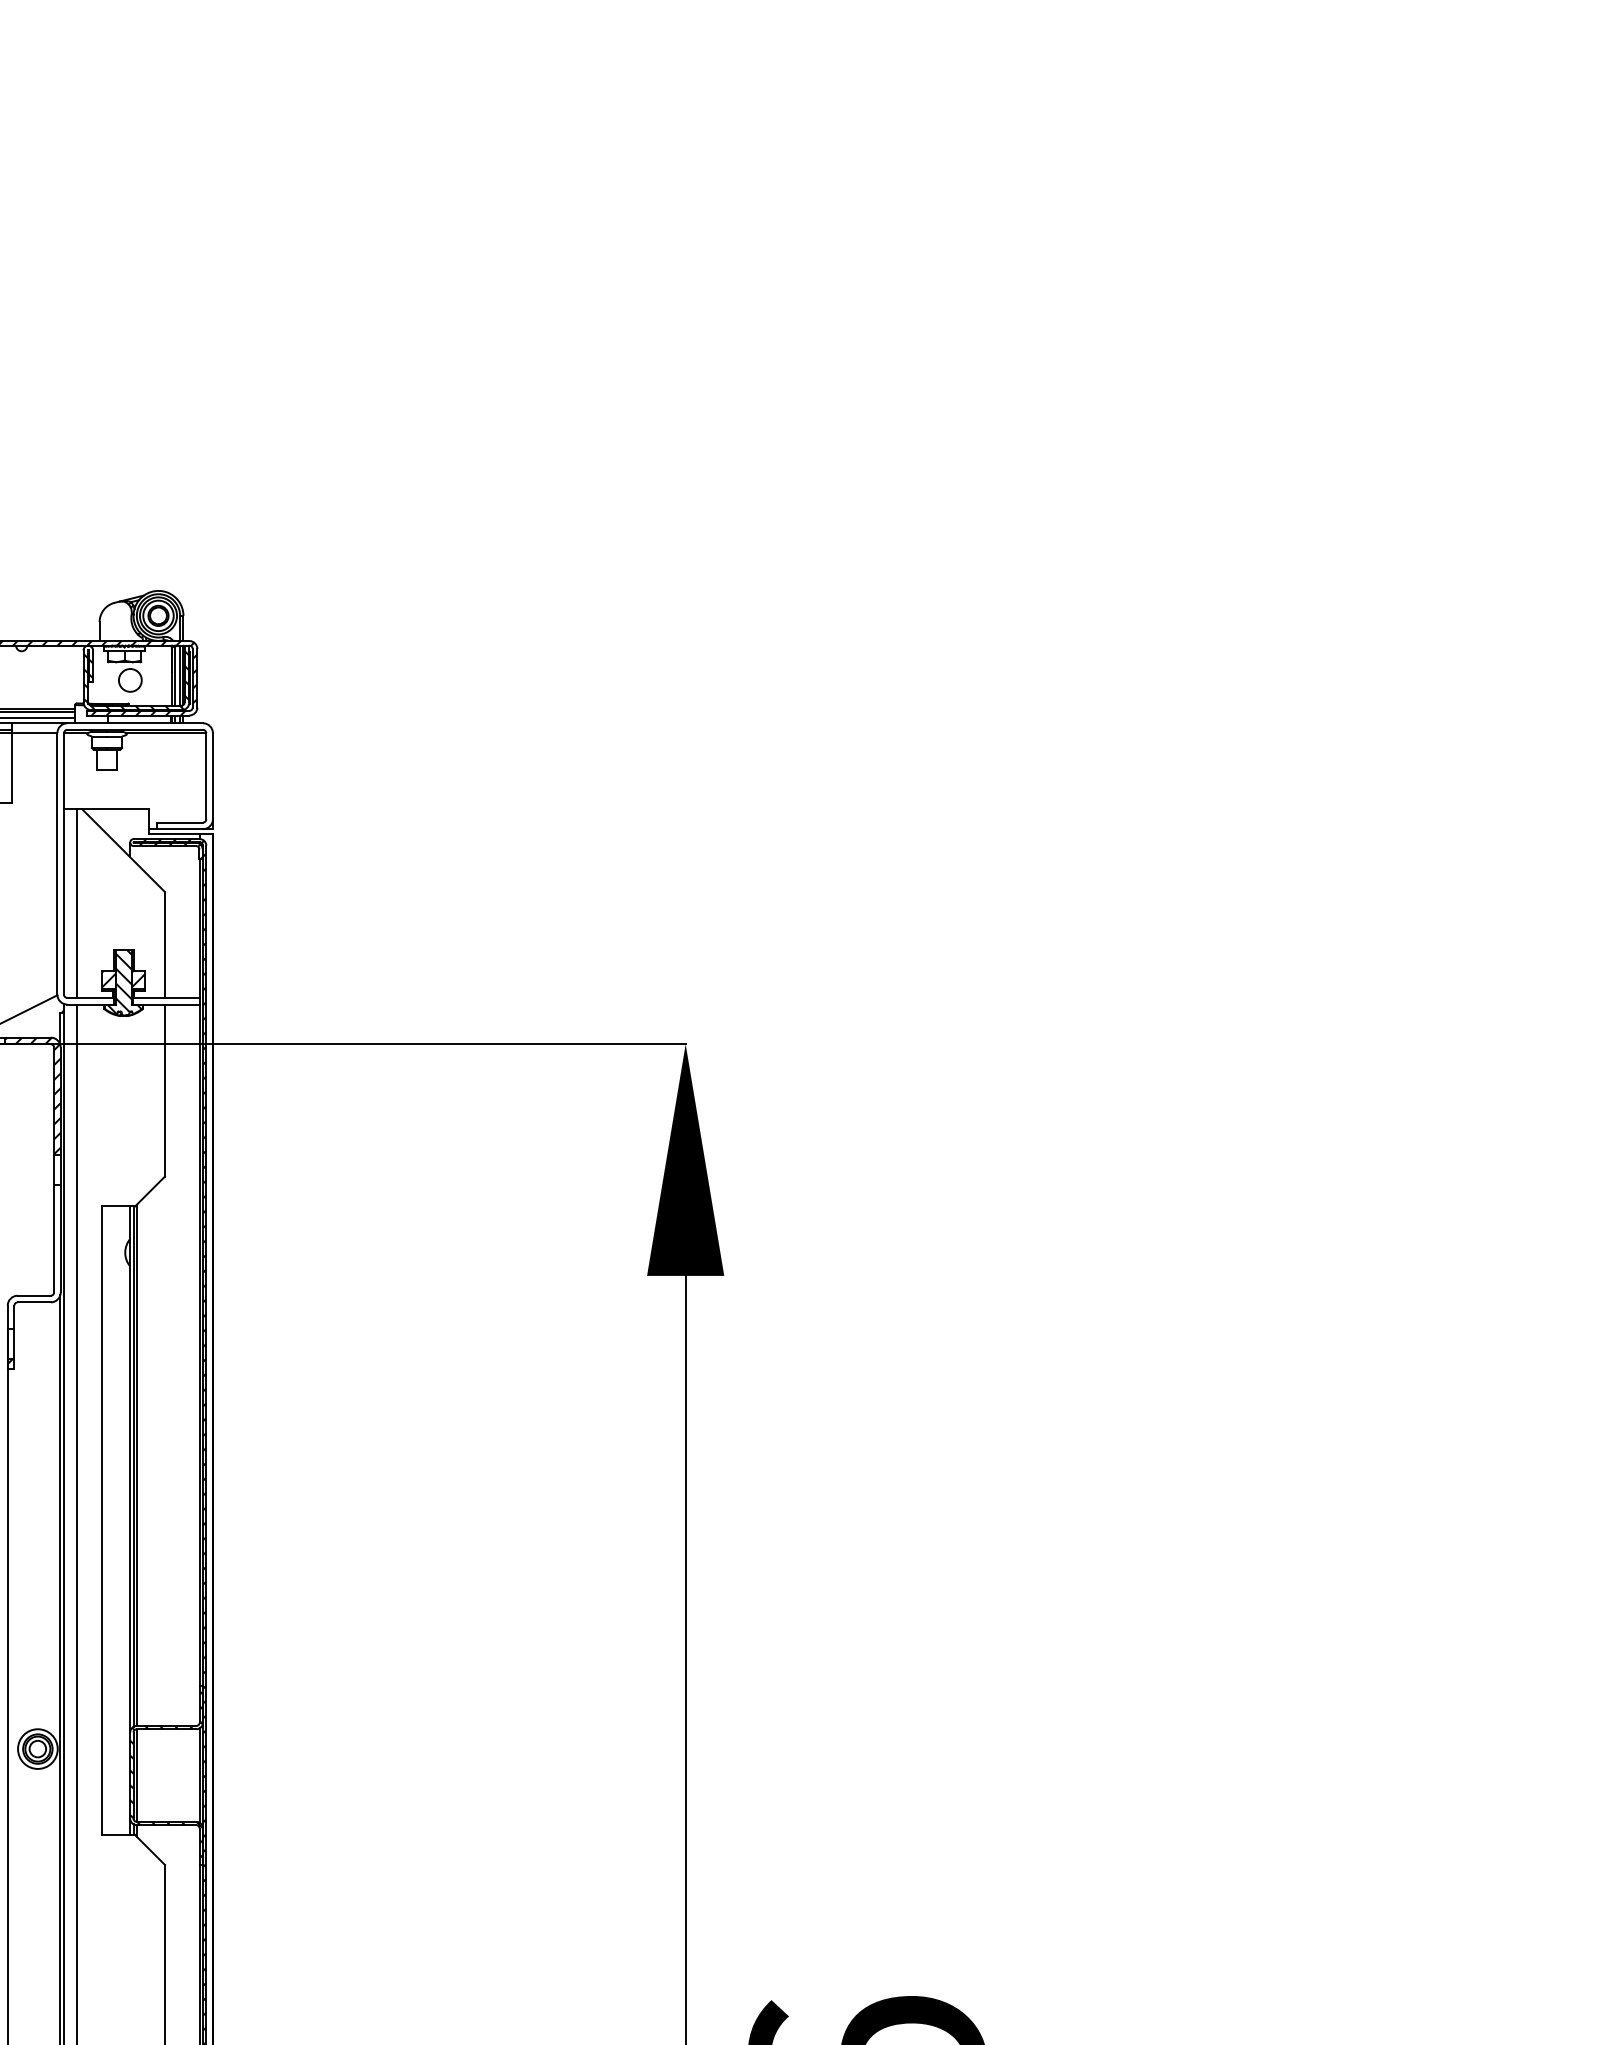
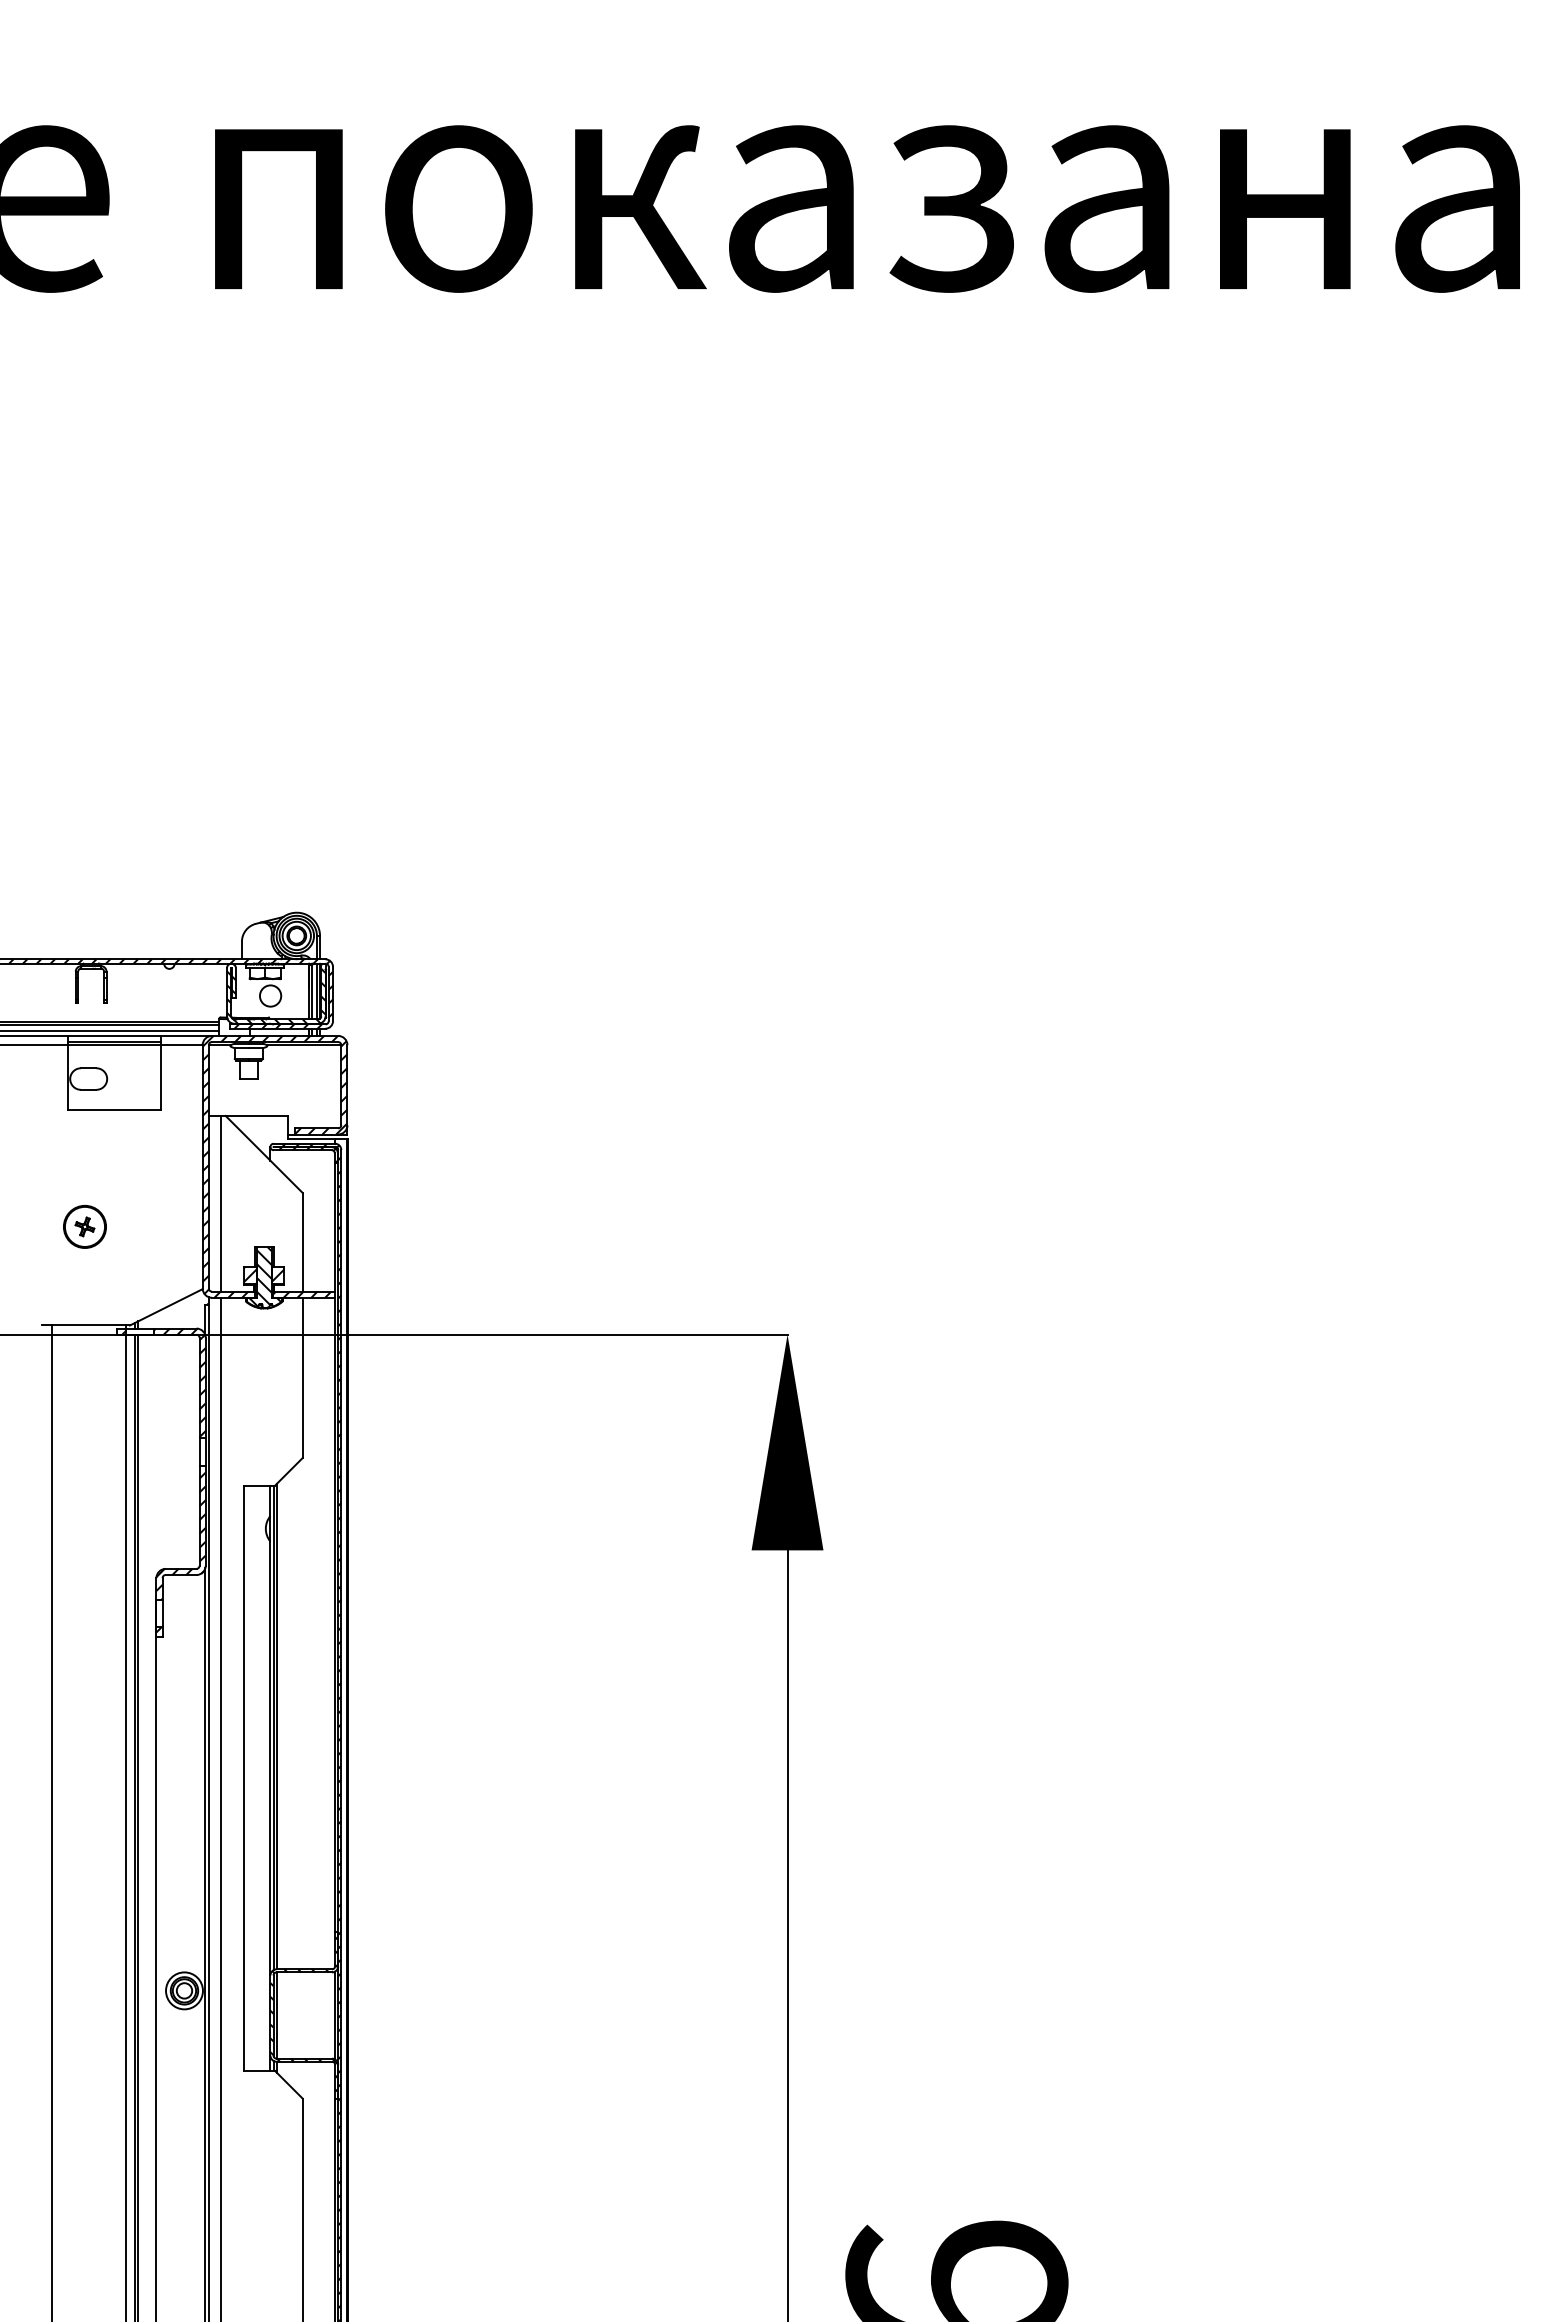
hatch: (134, 863) -> (274, 1166), added
hatch: (164, 1001) -> (302, 1294), added
hatch: (33, 1259) -> (180, 1535), added

